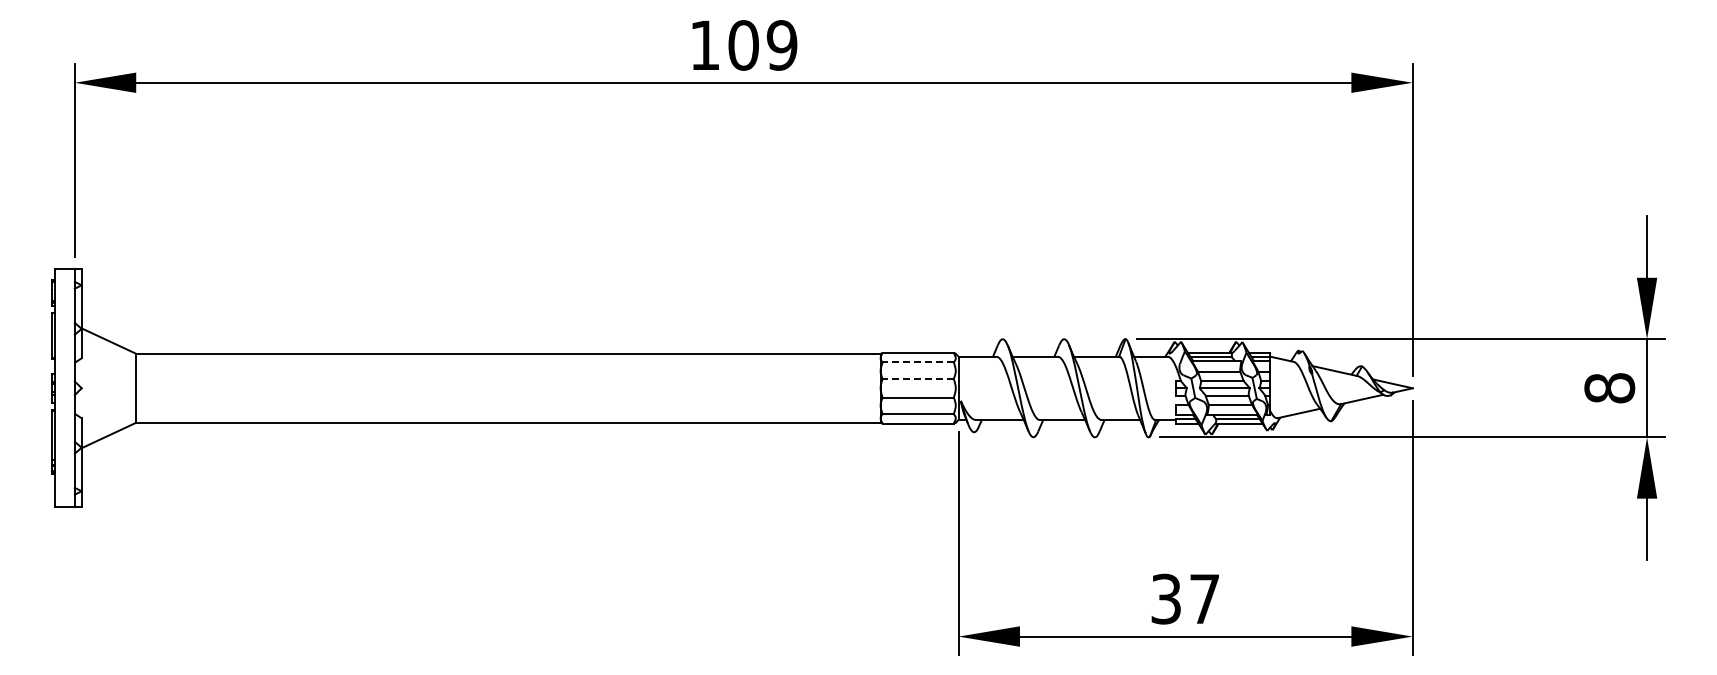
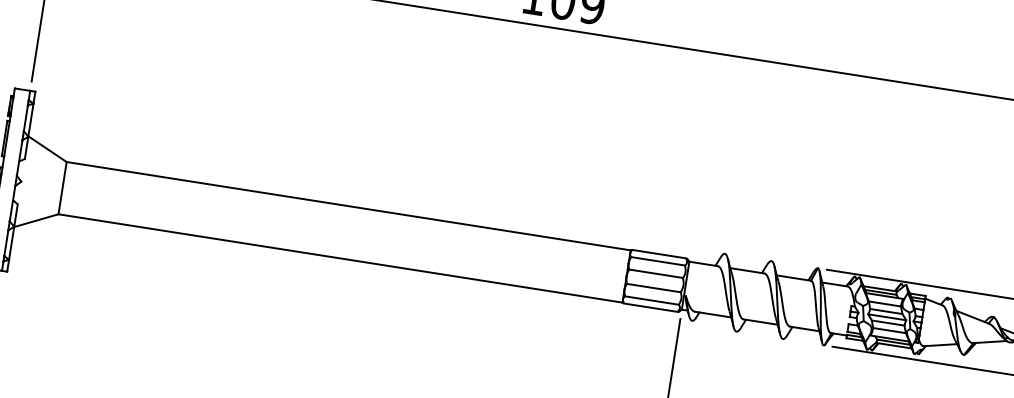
line: (917, 362) -> (657, 261), dashed -> solid
line: (917, 378) -> (655, 273), dashed -> solid

